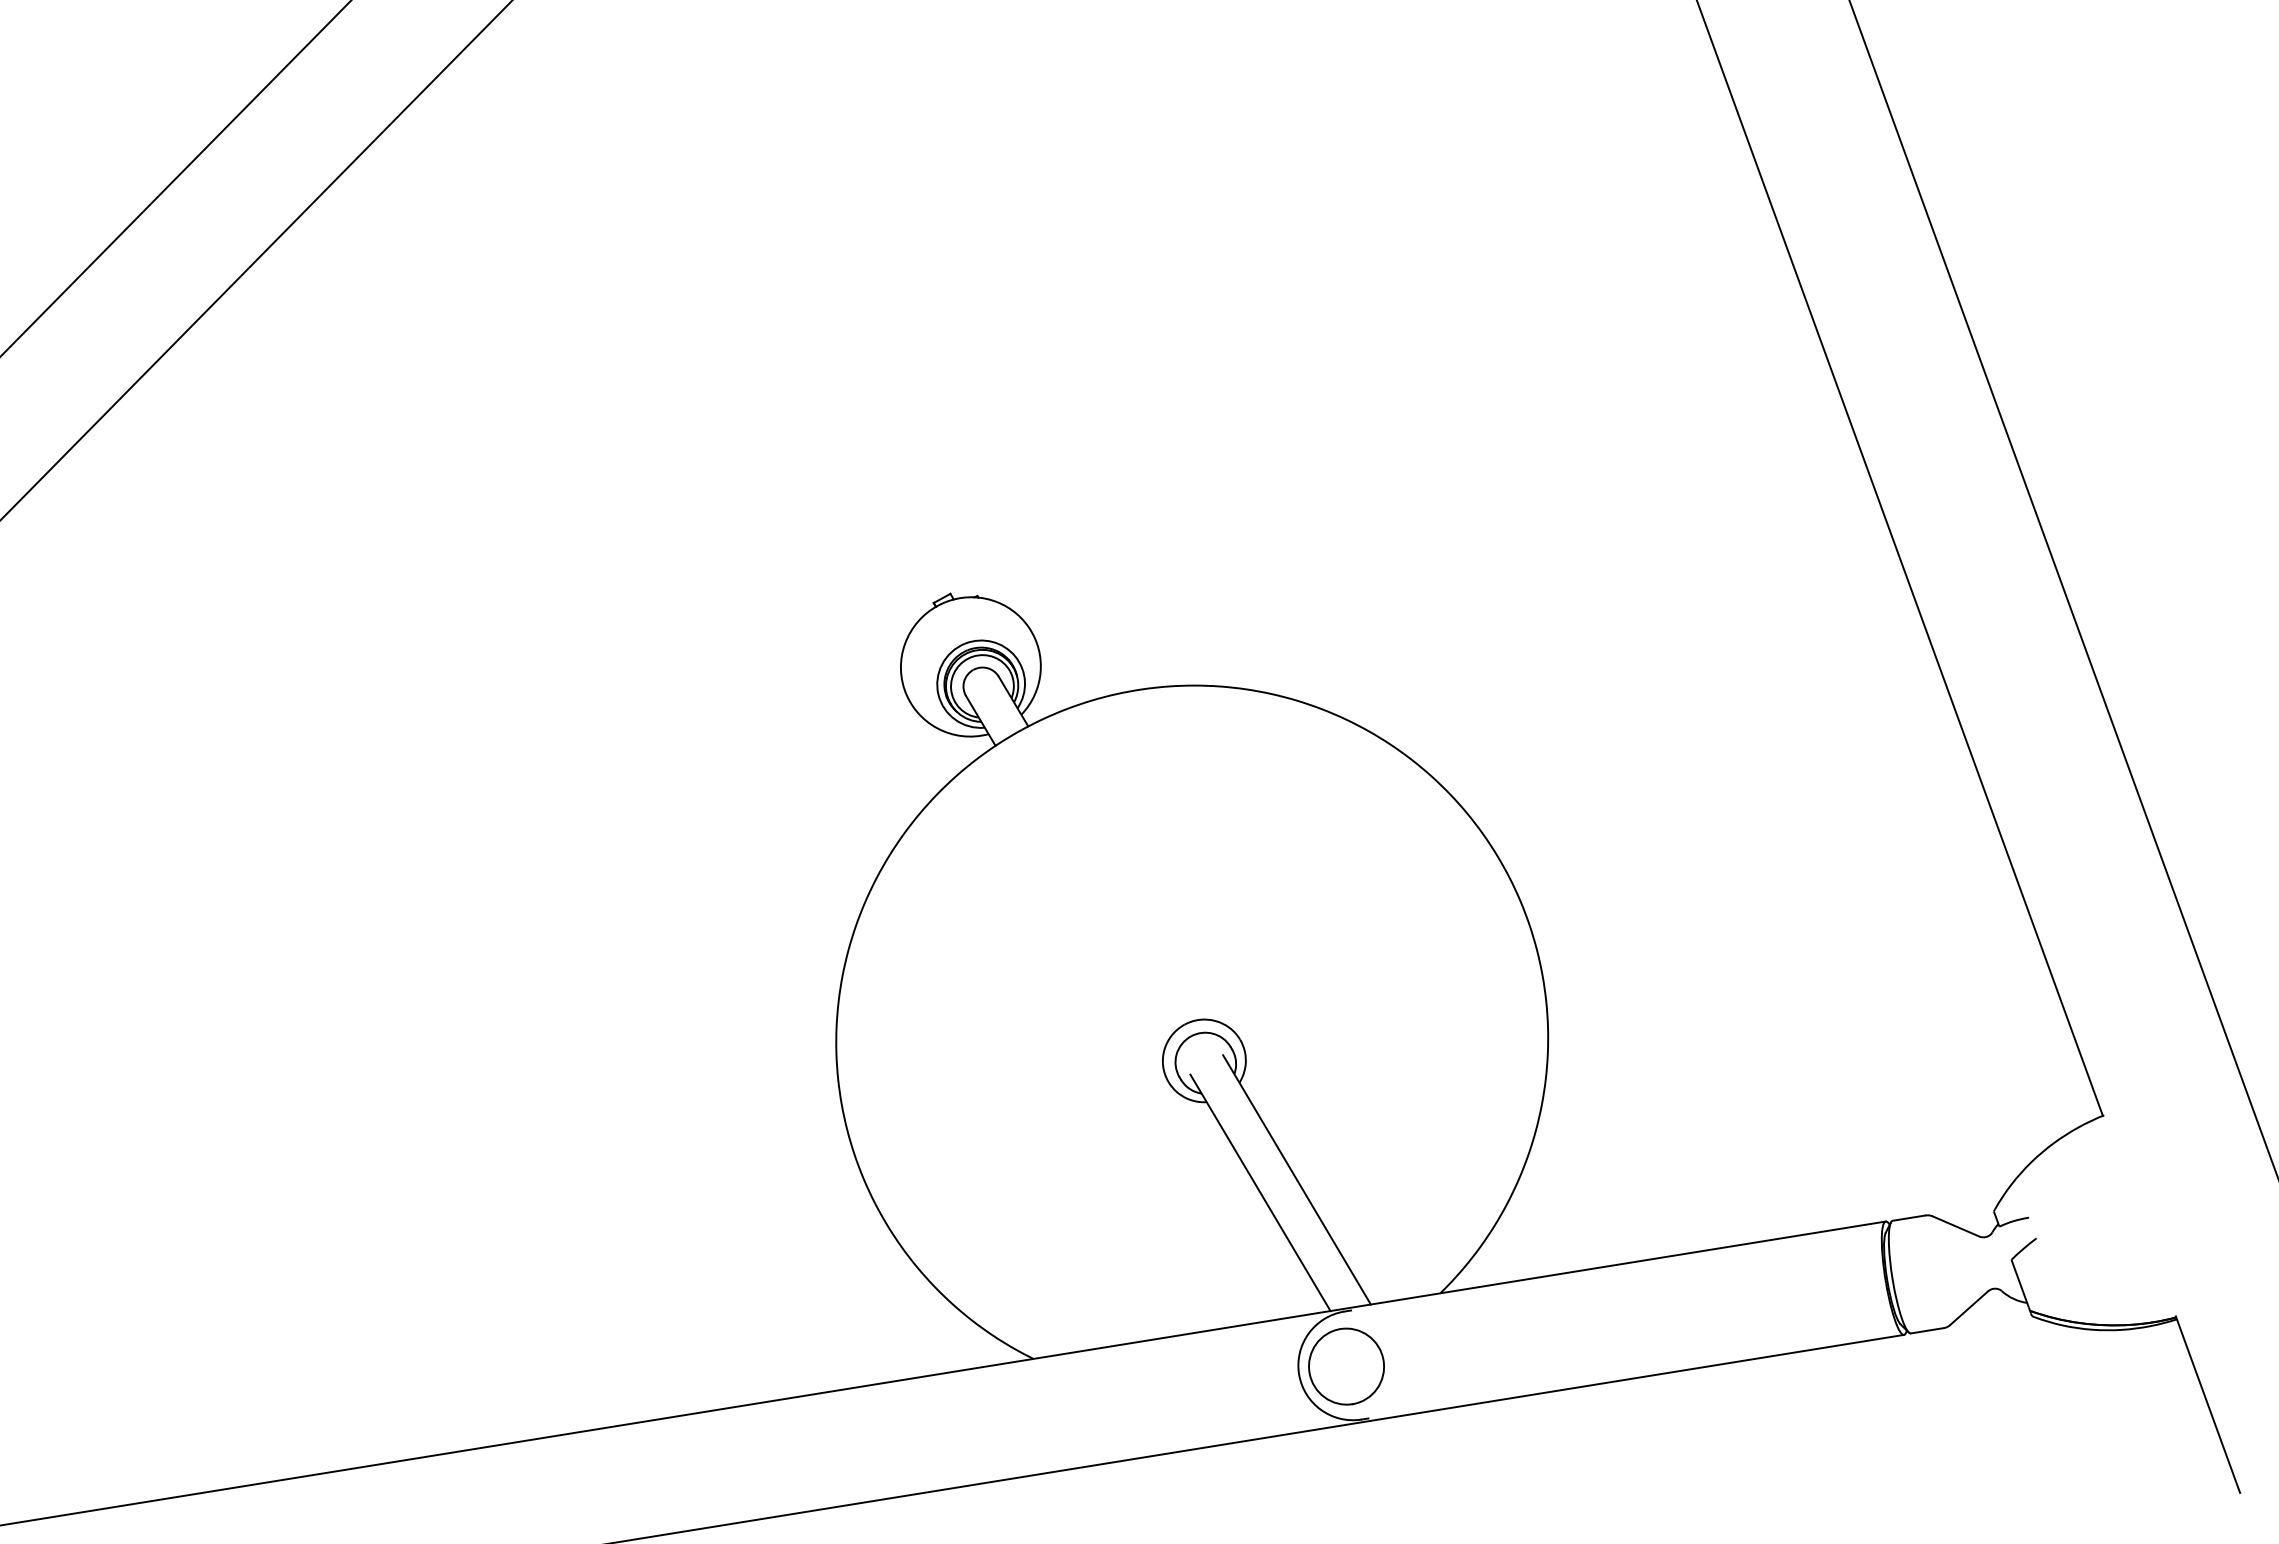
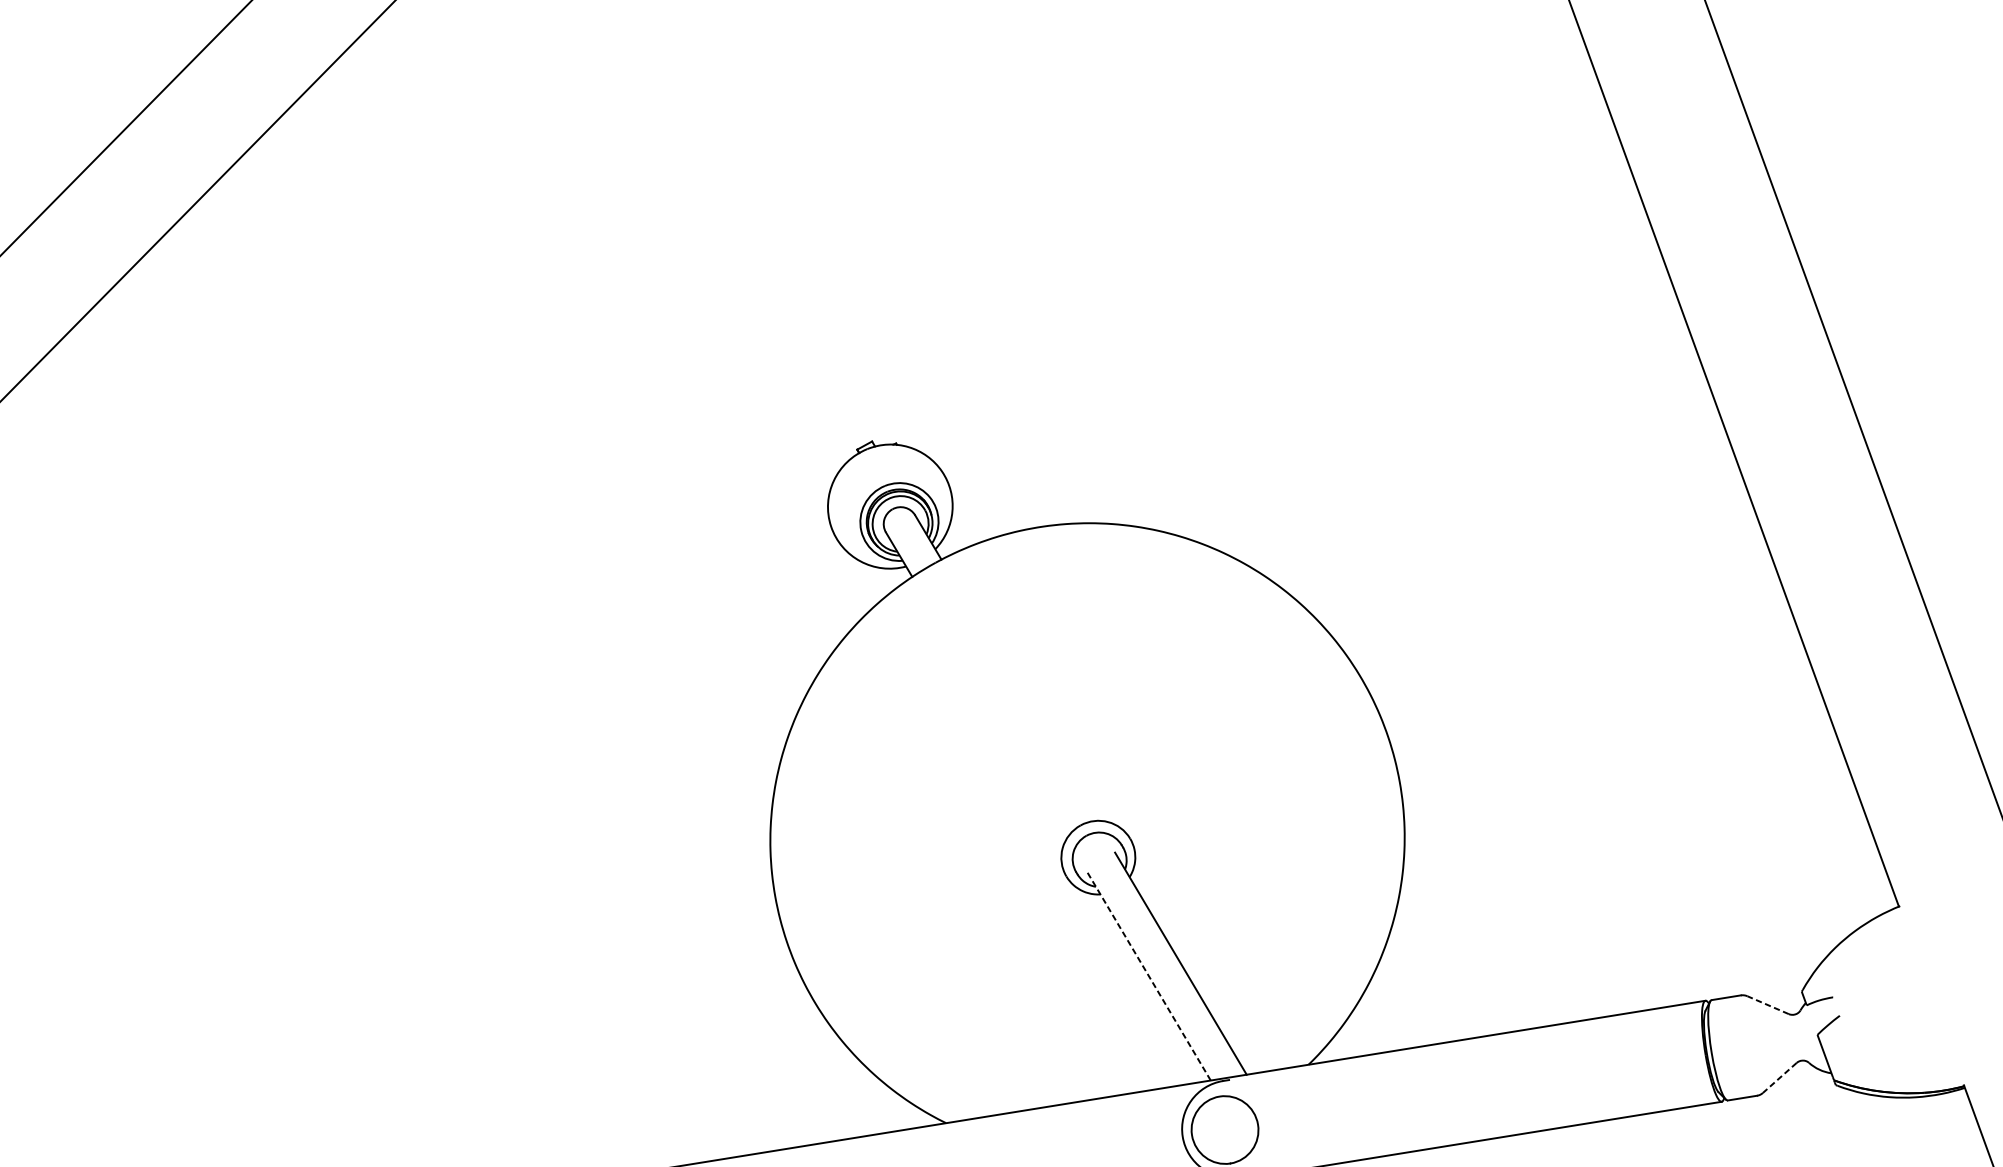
line: (1260, 1192) -> (1148, 974), solid -> dashed
line: (1955, 1226) -> (1767, 1005), solid -> dashed
line: (1968, 1308) -> (1779, 1078), solid -> dashed

